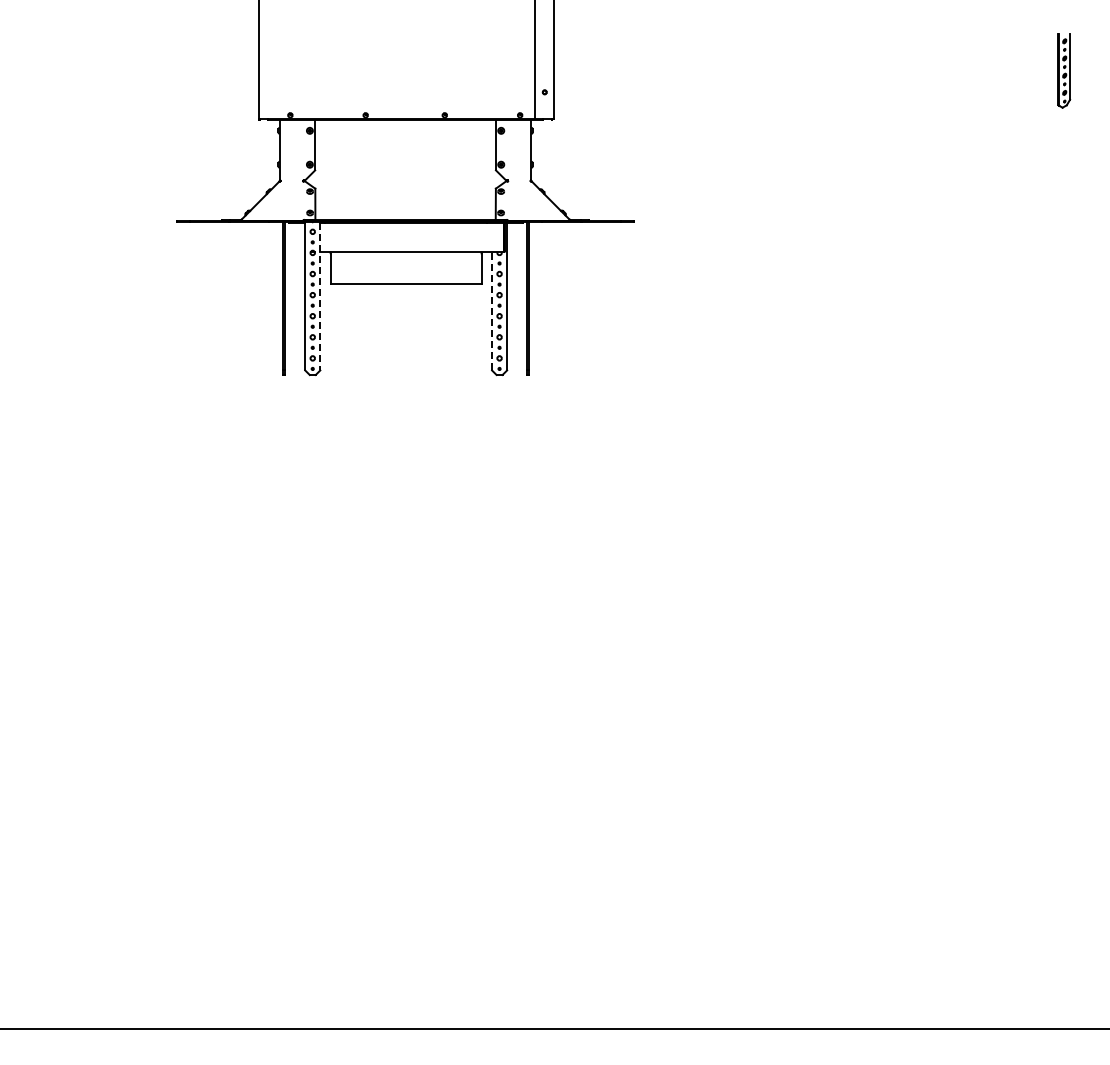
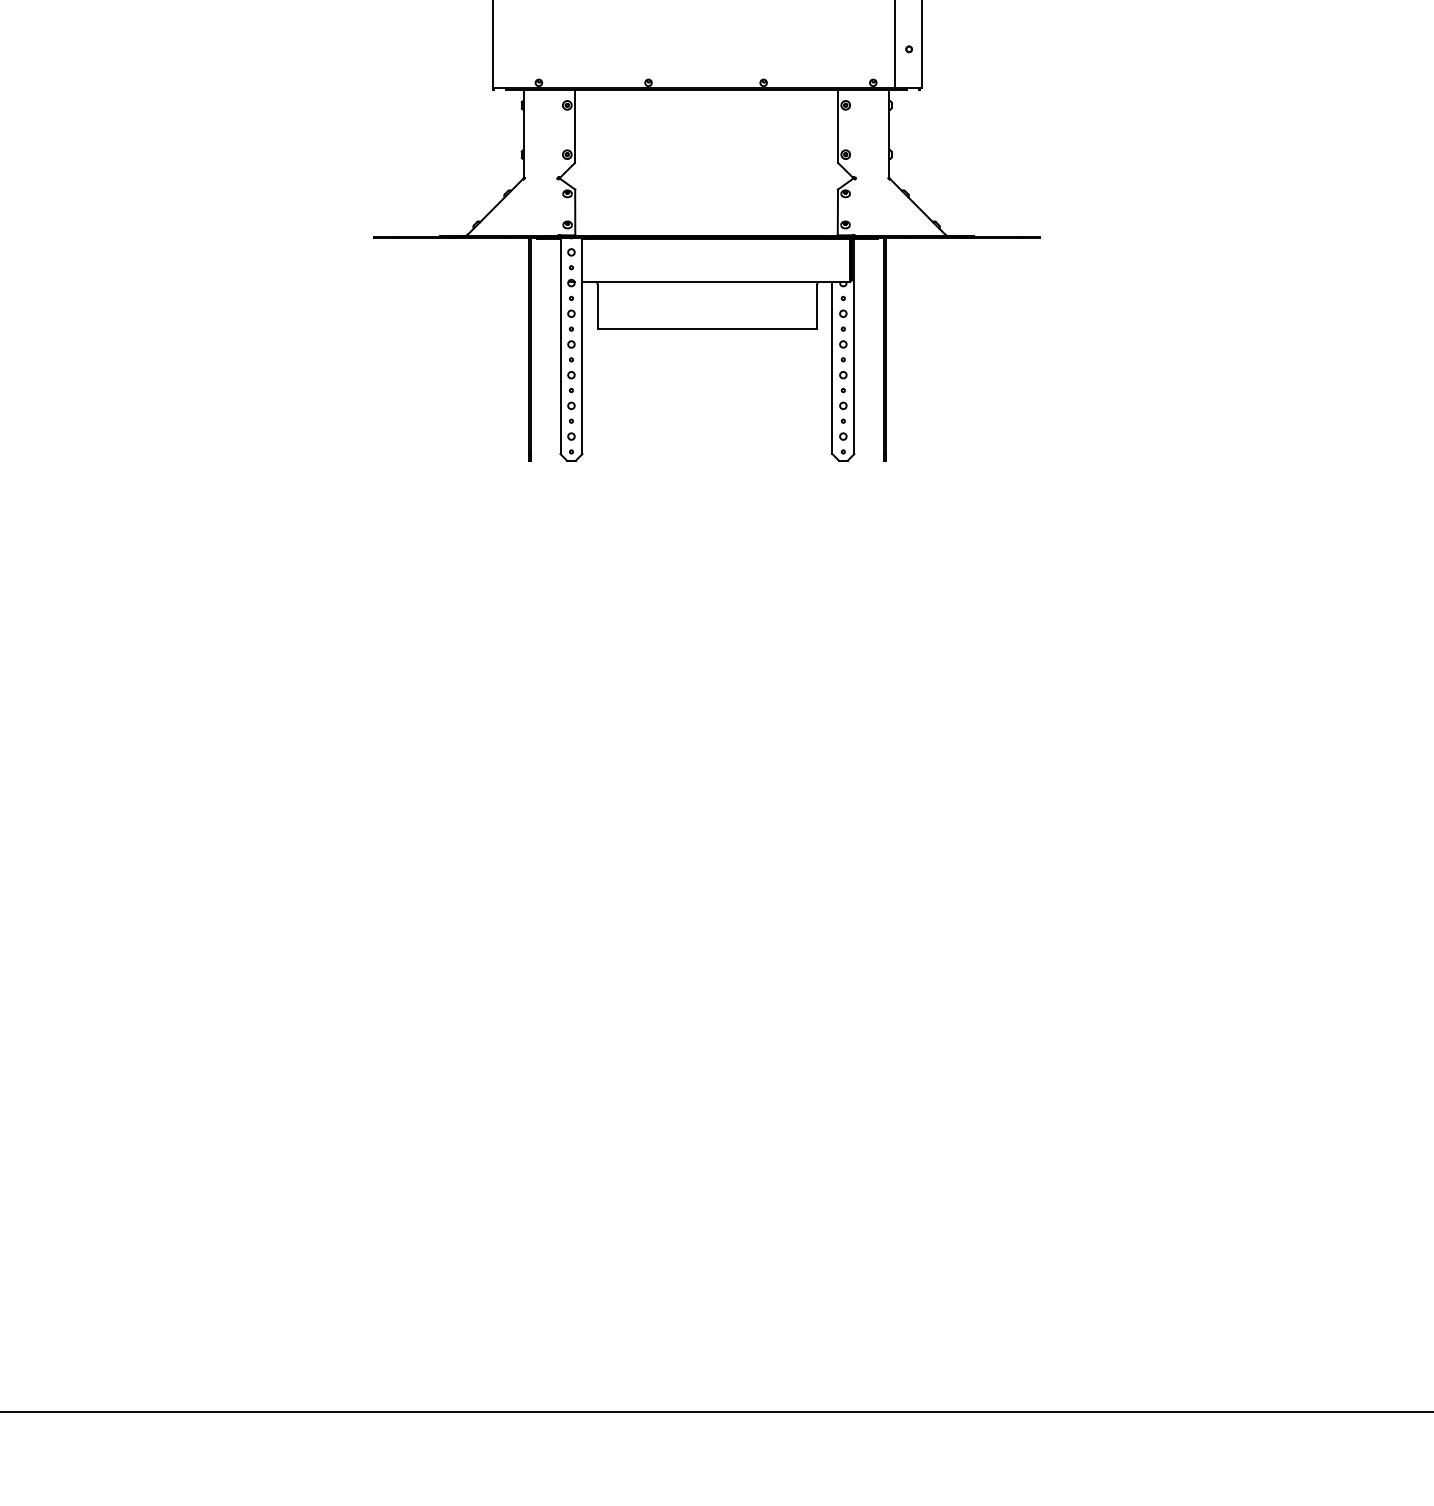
line: (320, 296) -> (582, 346), dashed -> solid
line: (492, 310) -> (833, 366), dashed -> solid

